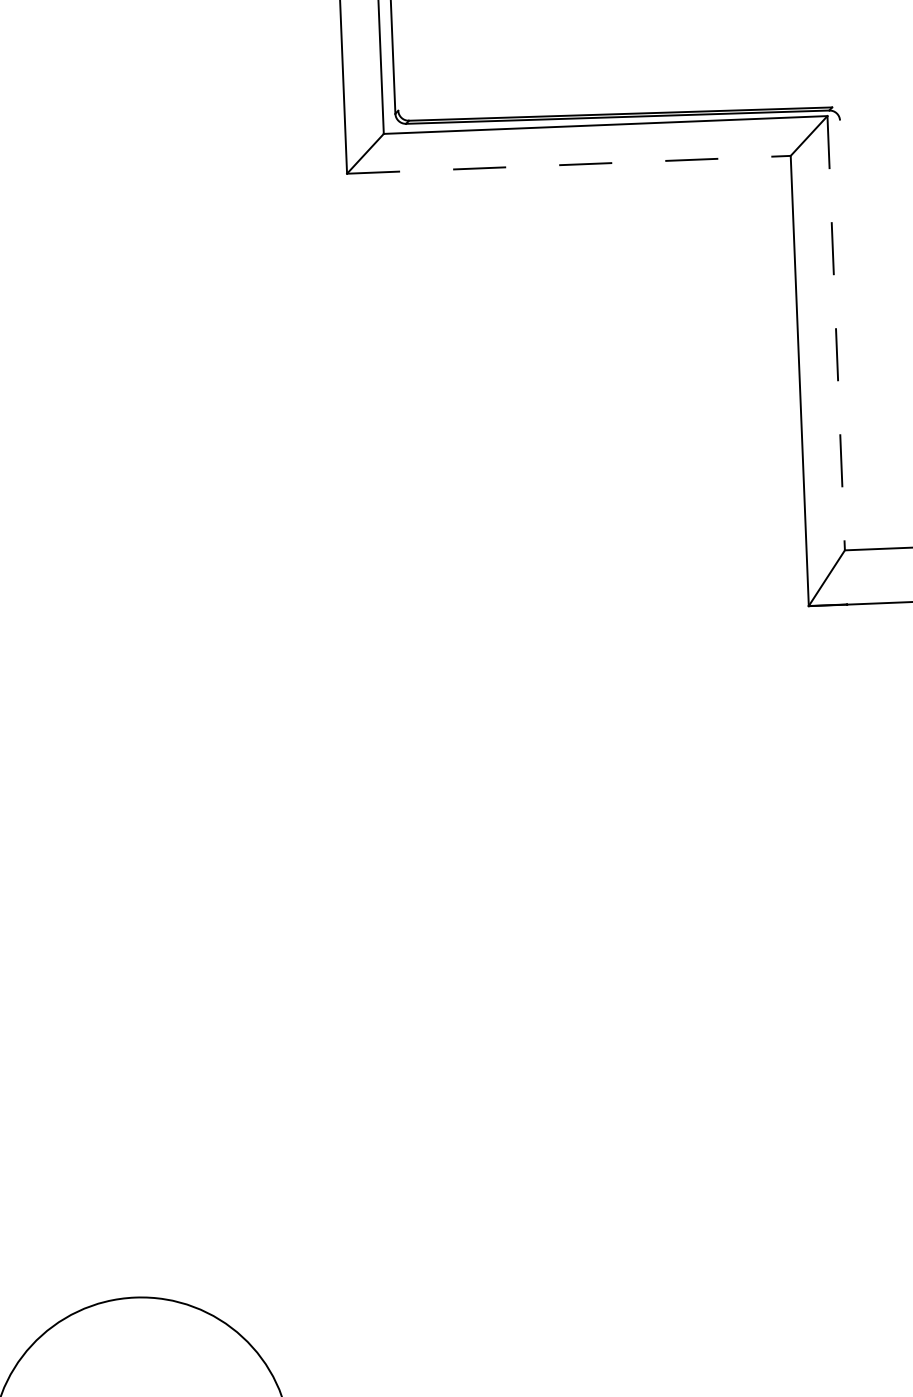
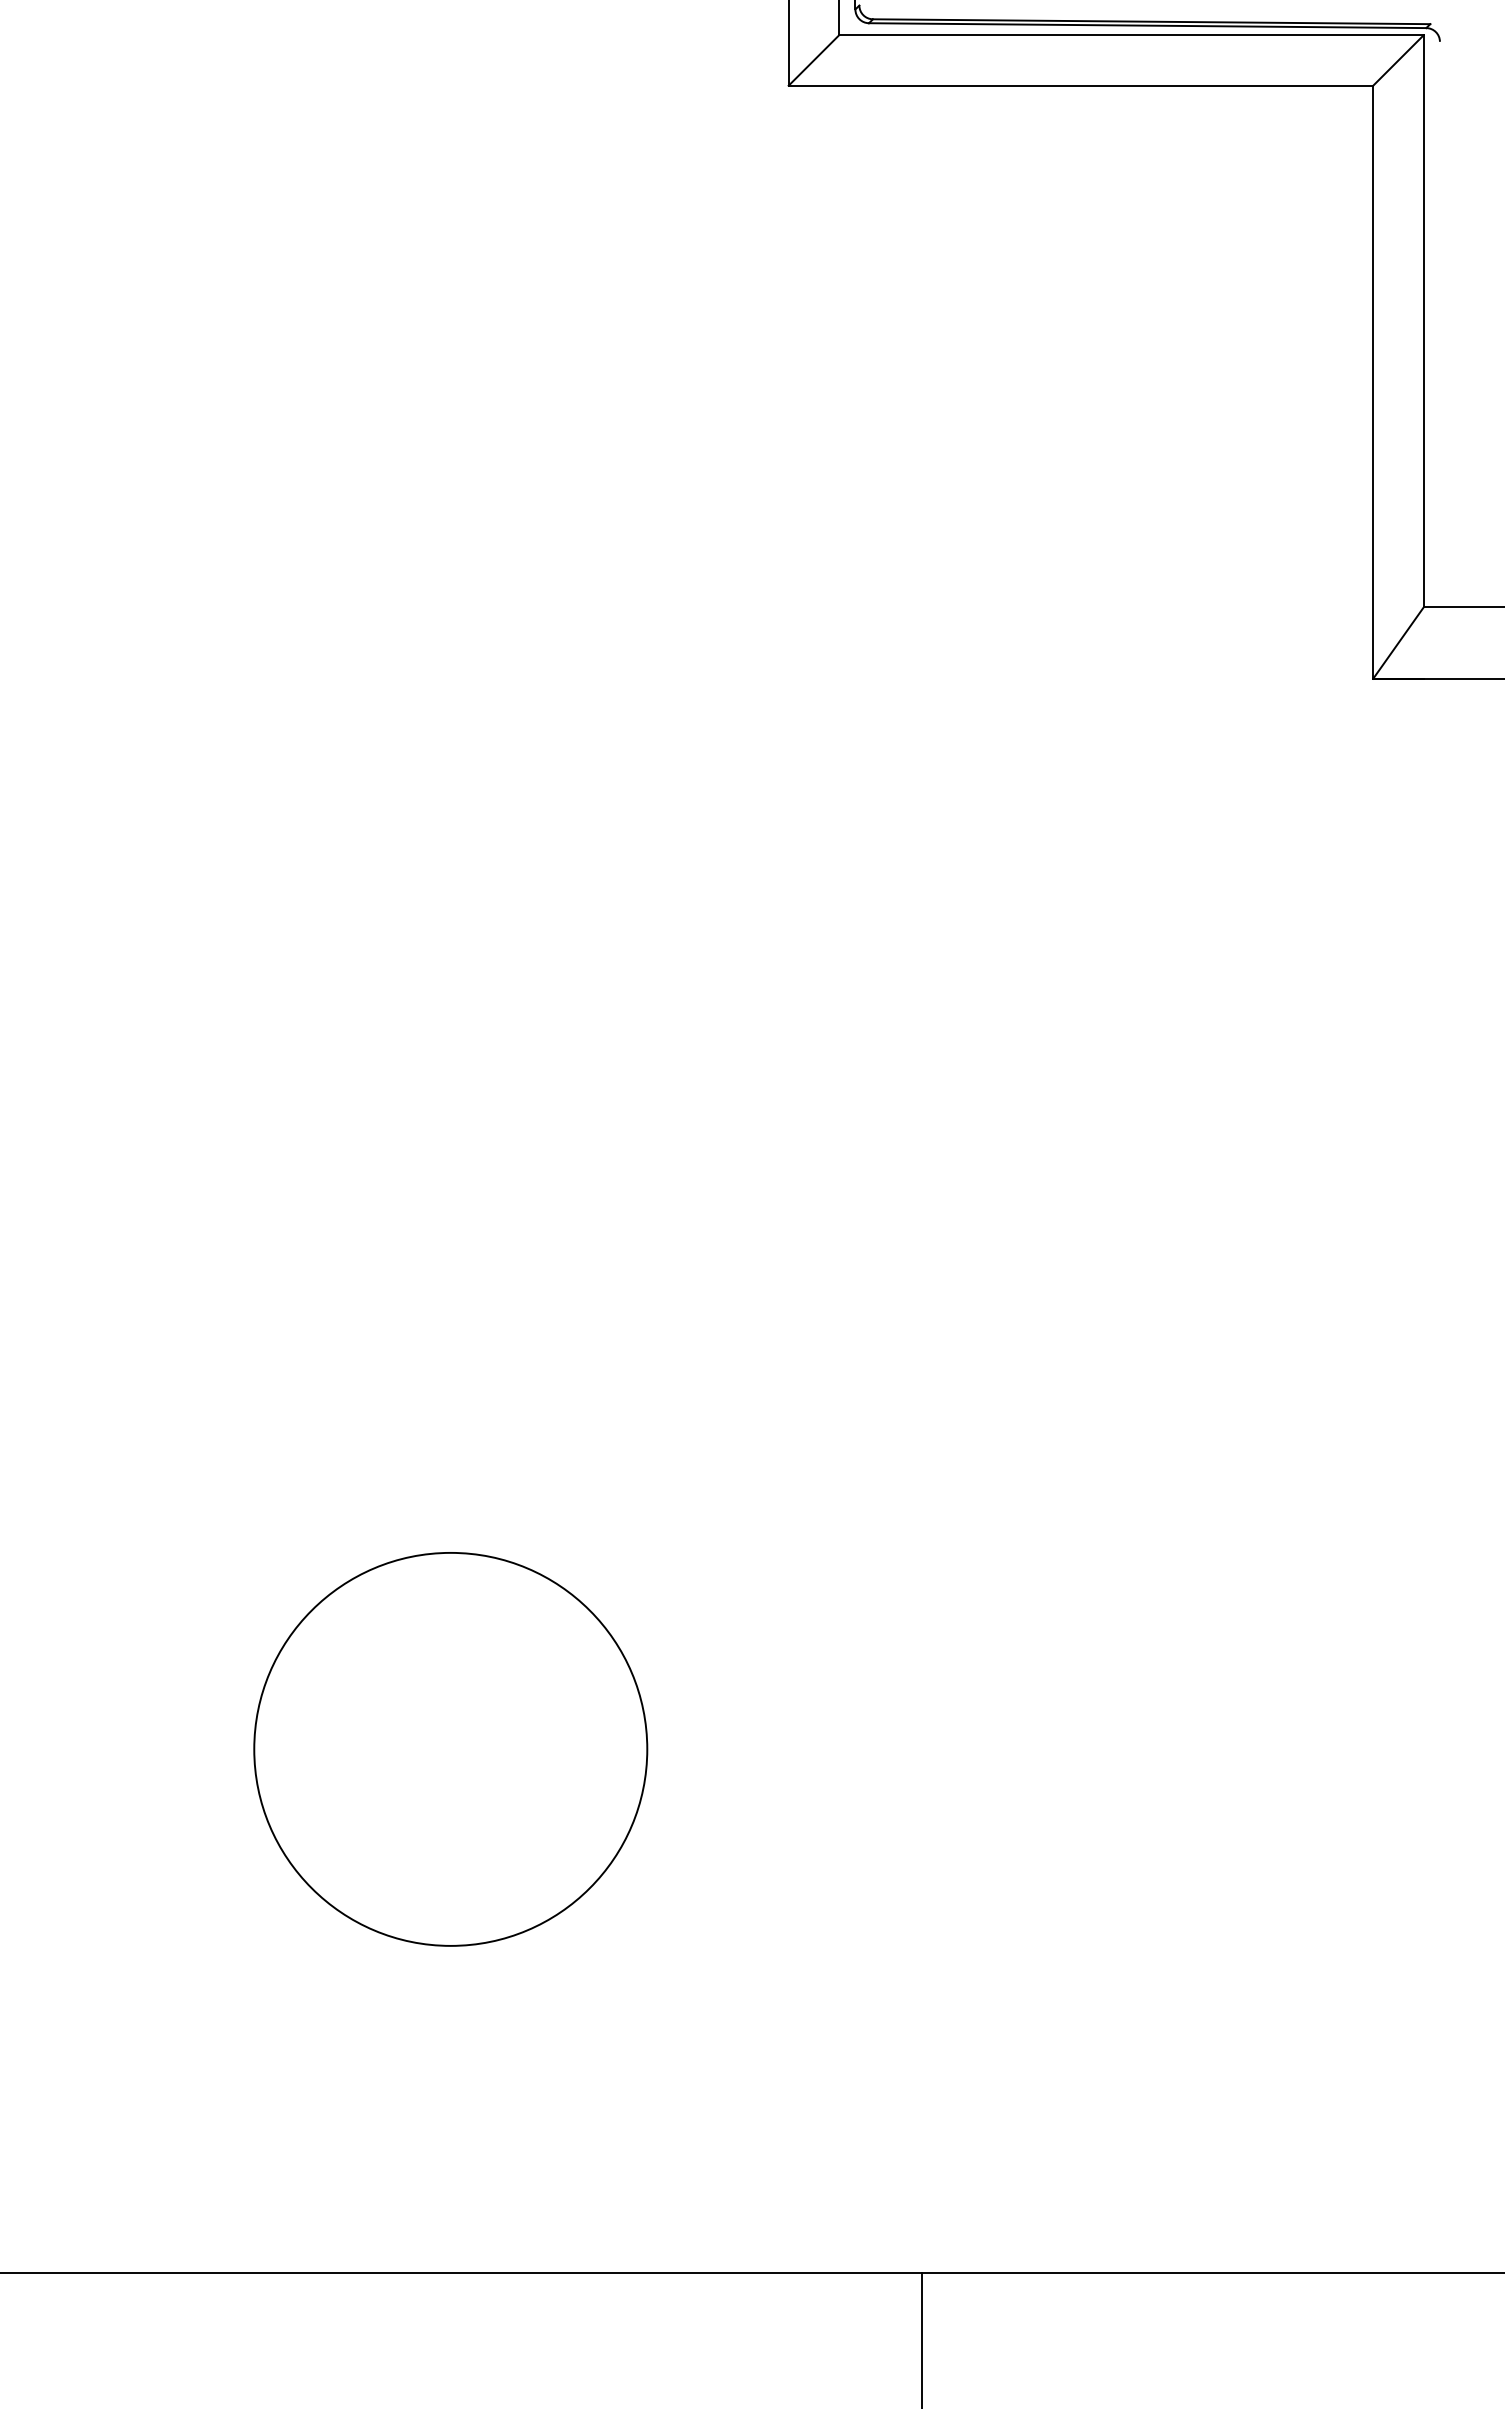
line: (569, 164) -> (1081, 85), dashed -> solid
line: (836, 333) -> (1423, 321), dashed -> solid

